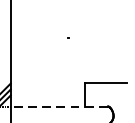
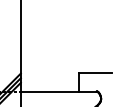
line: (58, 106) -> (58, 91), dashed -> solid

